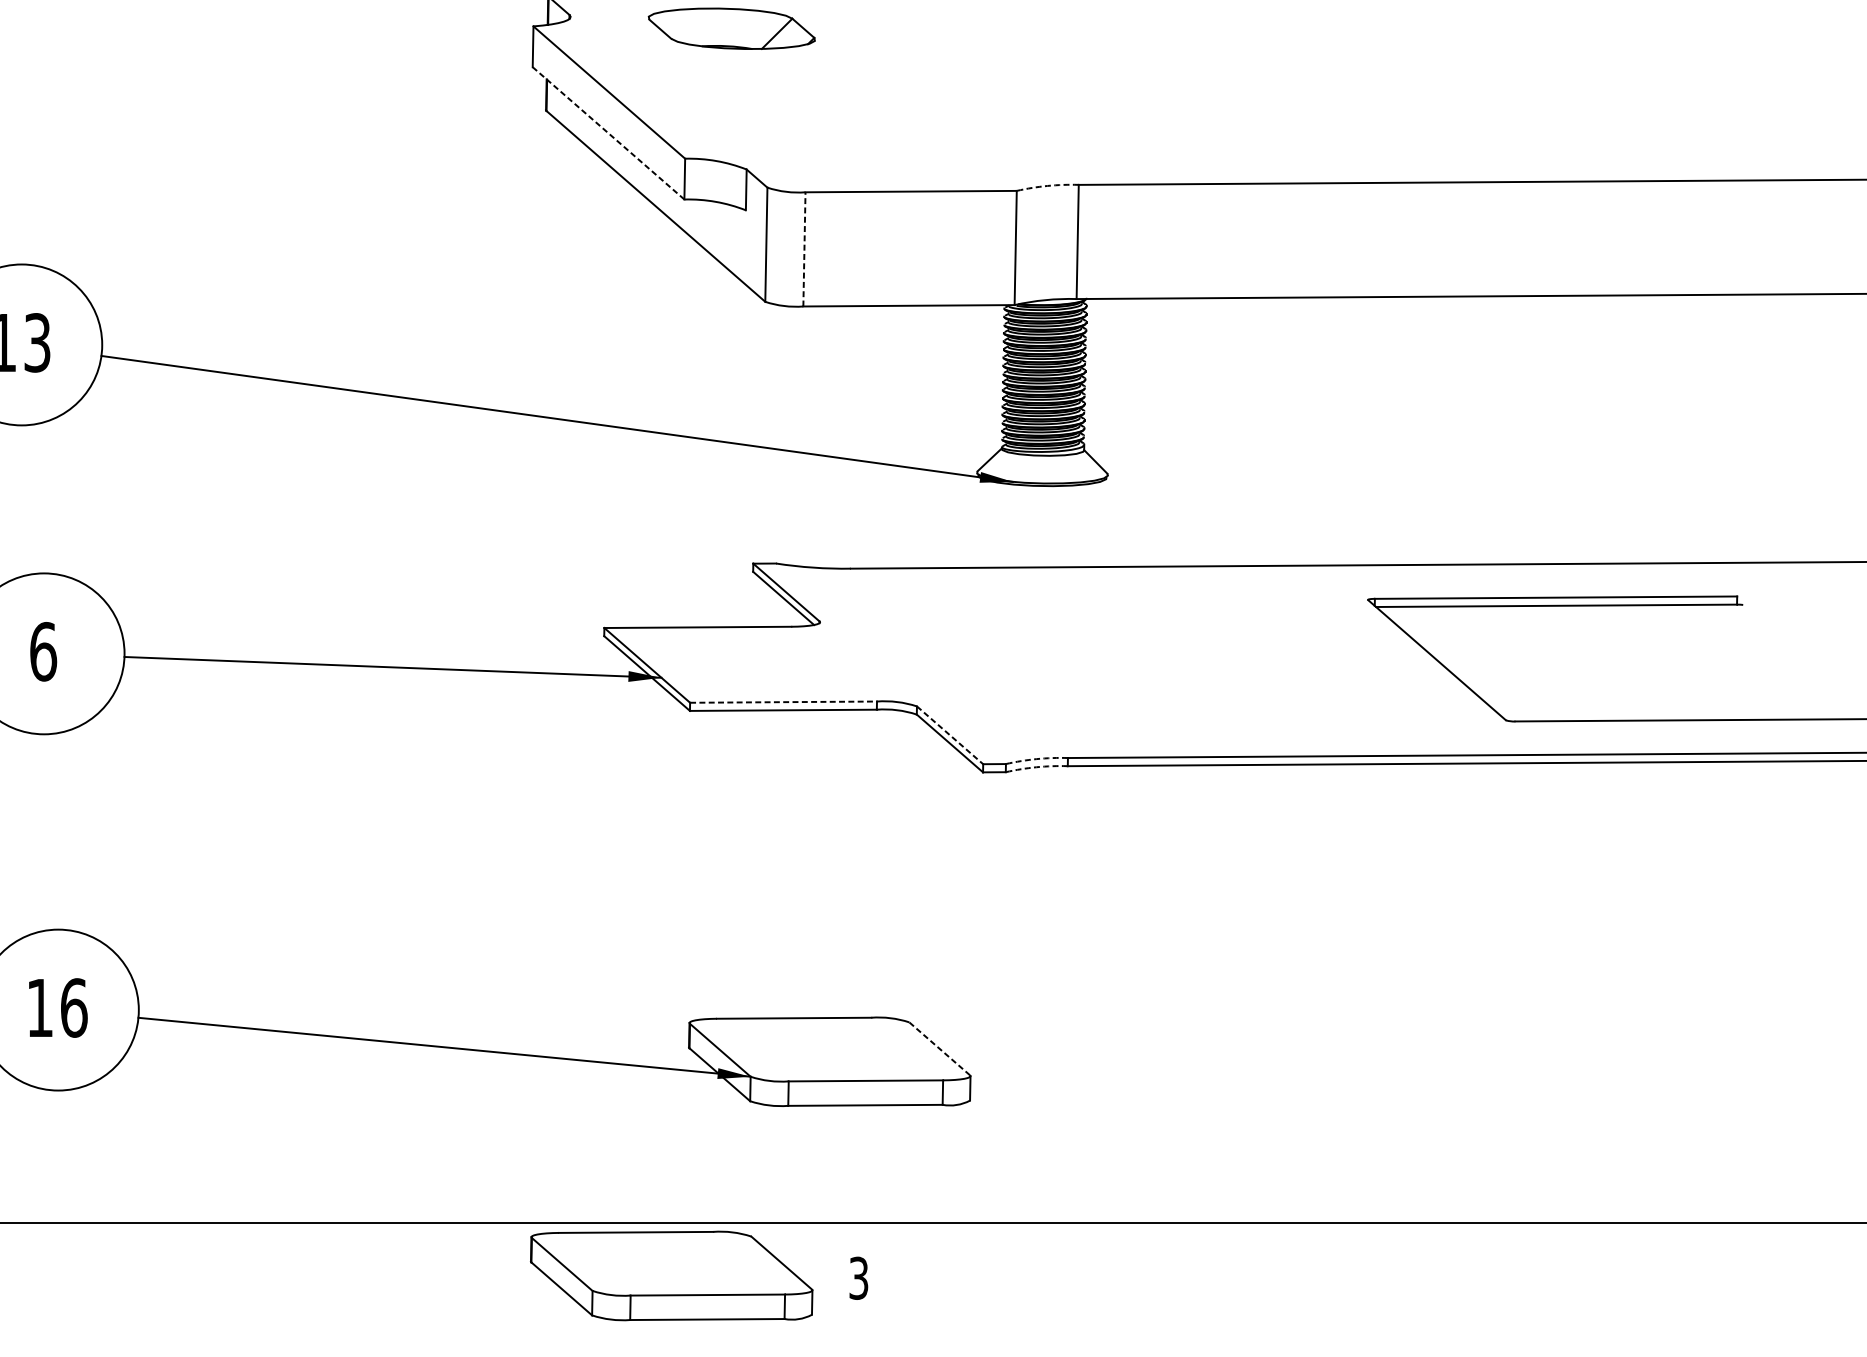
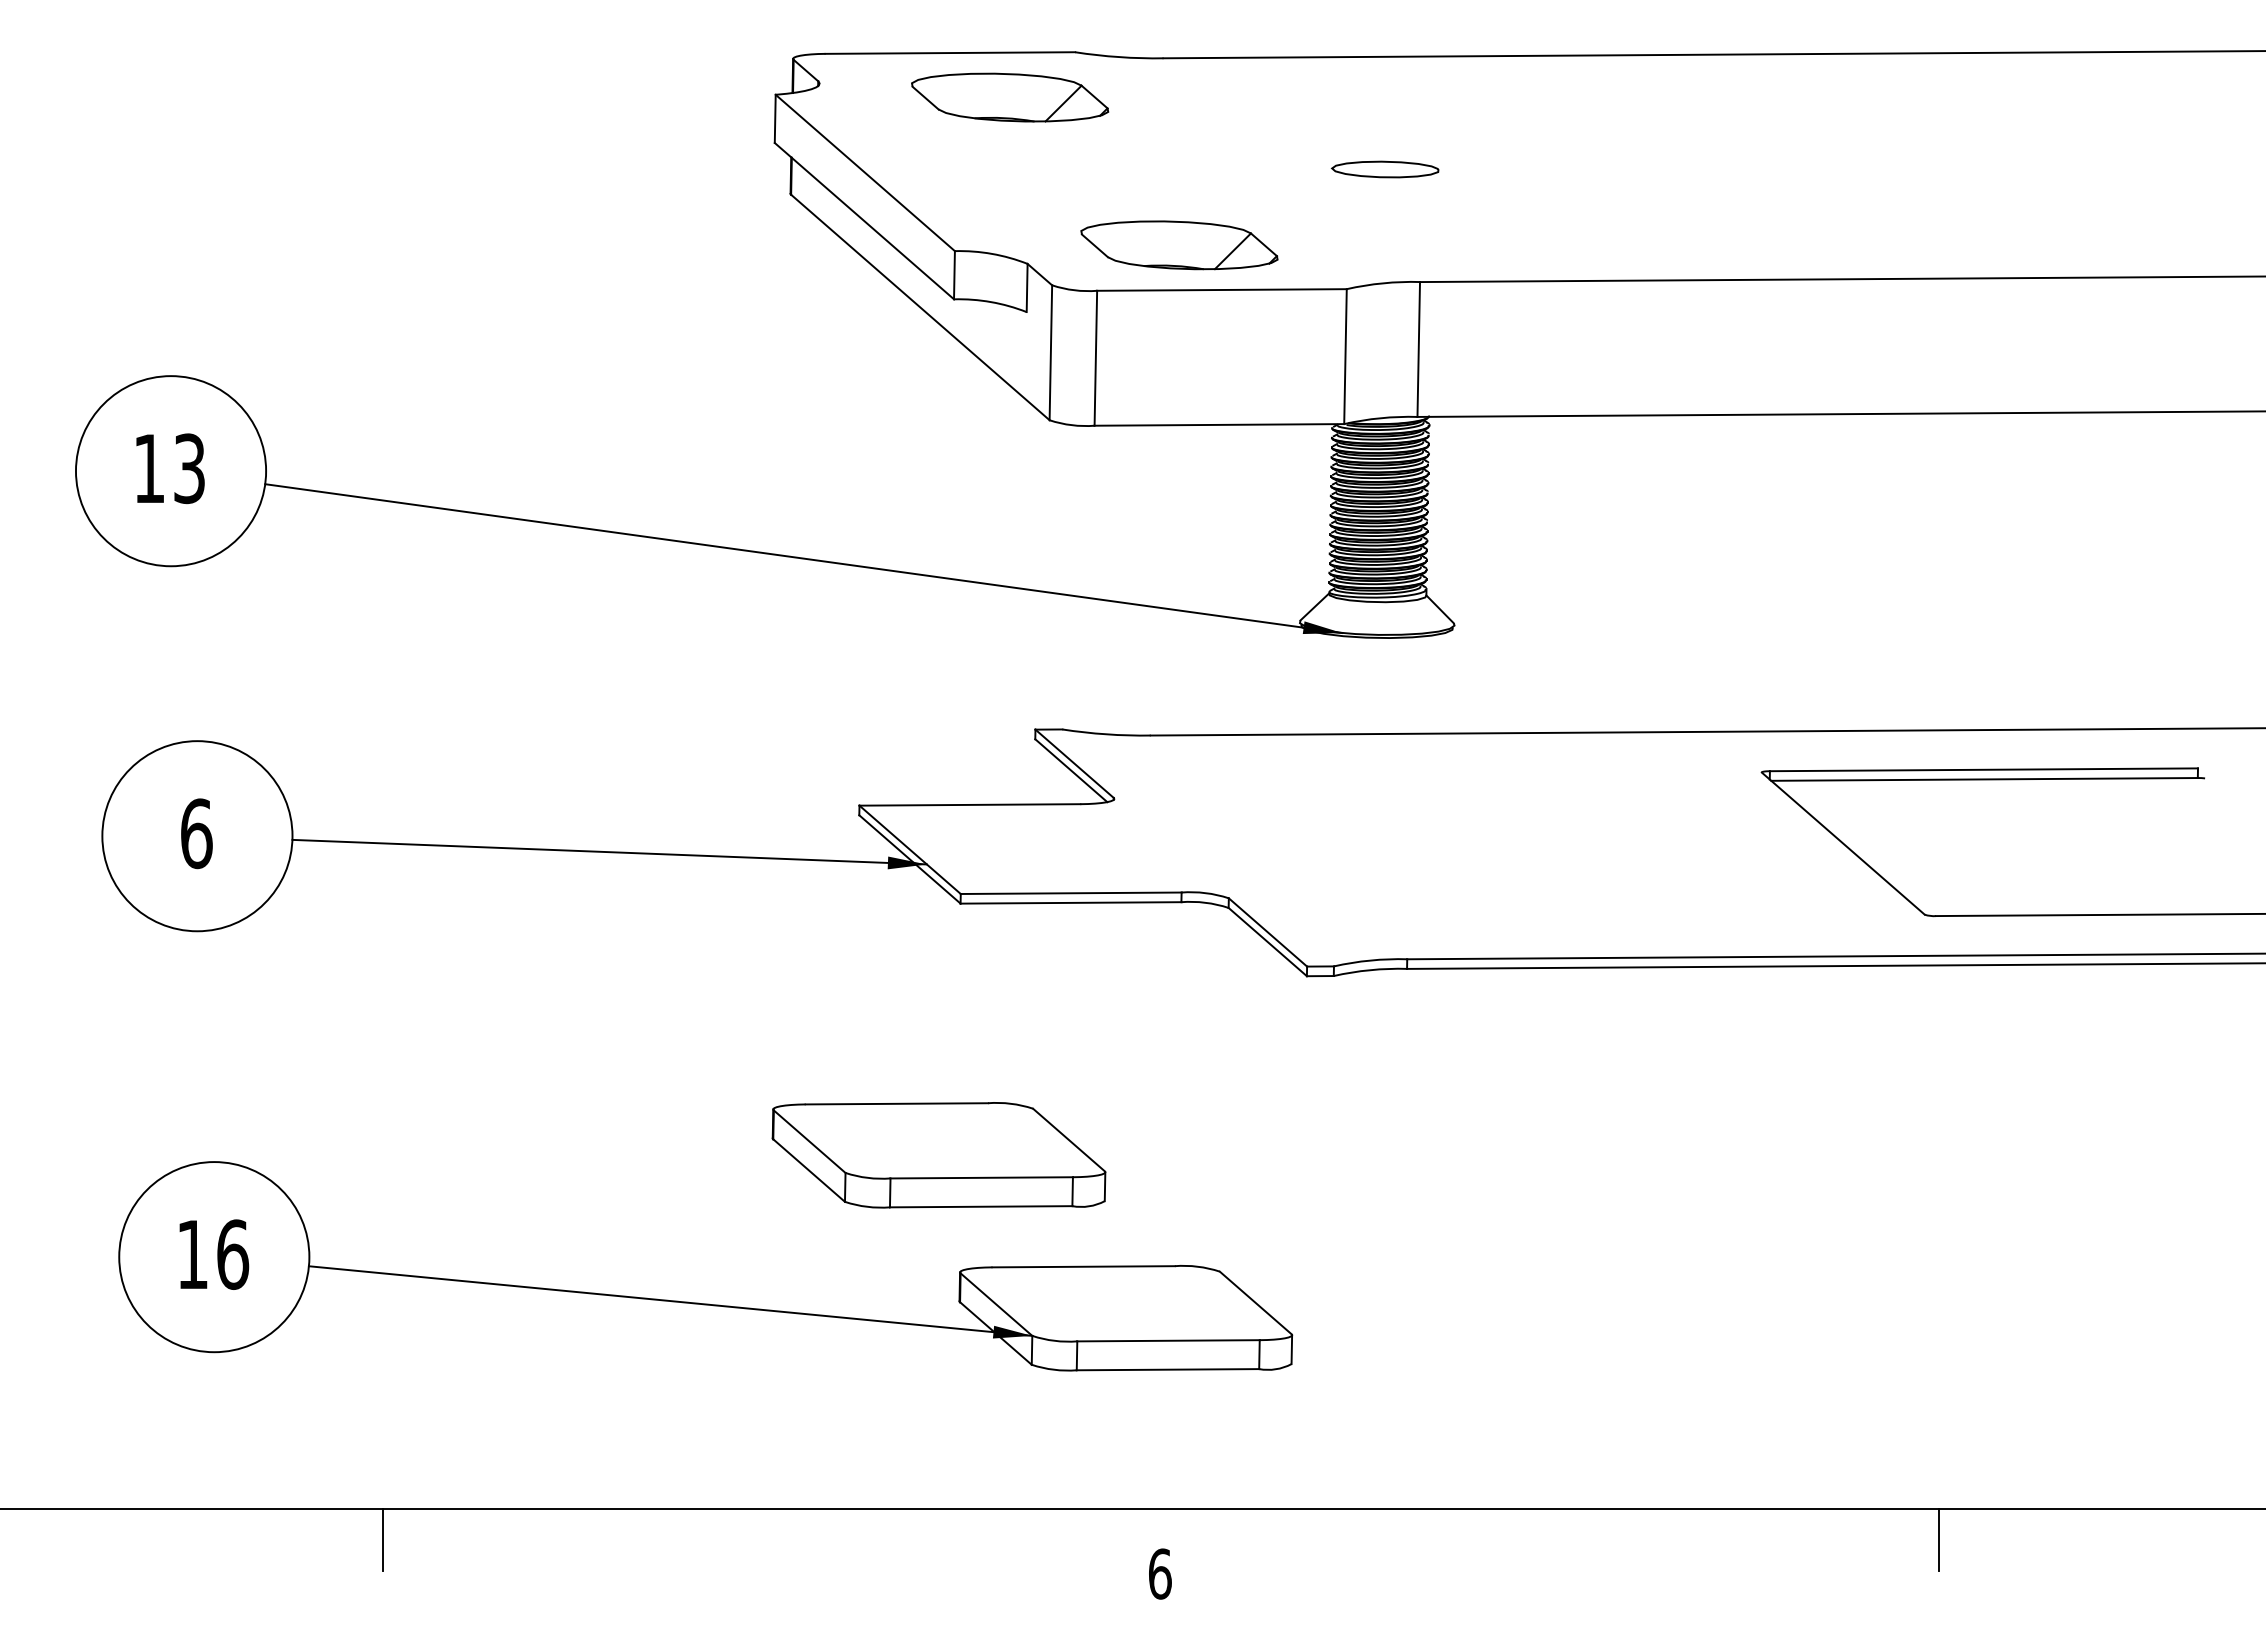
part: (1048, 89) -> (1384, 169), added
line: (608, 133) -> (864, 221), dashed -> solid
part: (875, 153) -> (1179, 245), added
arc: (1047, 186) -> (1383, 283), dashed -> solid
line: (804, 248) -> (1095, 357), dashed -> solid
line: (783, 702) -> (1071, 893), dashed -> solid
line: (949, 735) -> (1267, 932), dashed -> solid
arc: (1036, 759) -> (1370, 960), dashed -> solid
arc: (1036, 767) -> (1370, 970), dashed -> solid
line: (939, 1048) -> (1255, 1302), dashed -> solid
line: (201, 1249) -> (383, 1539), added
line: (1517, 1249) -> (1938, 1539), added
part: (671, 1276) -> (938, 1155), moved
text: (859, 1277) -> (1160, 1573), 3 -> 6

